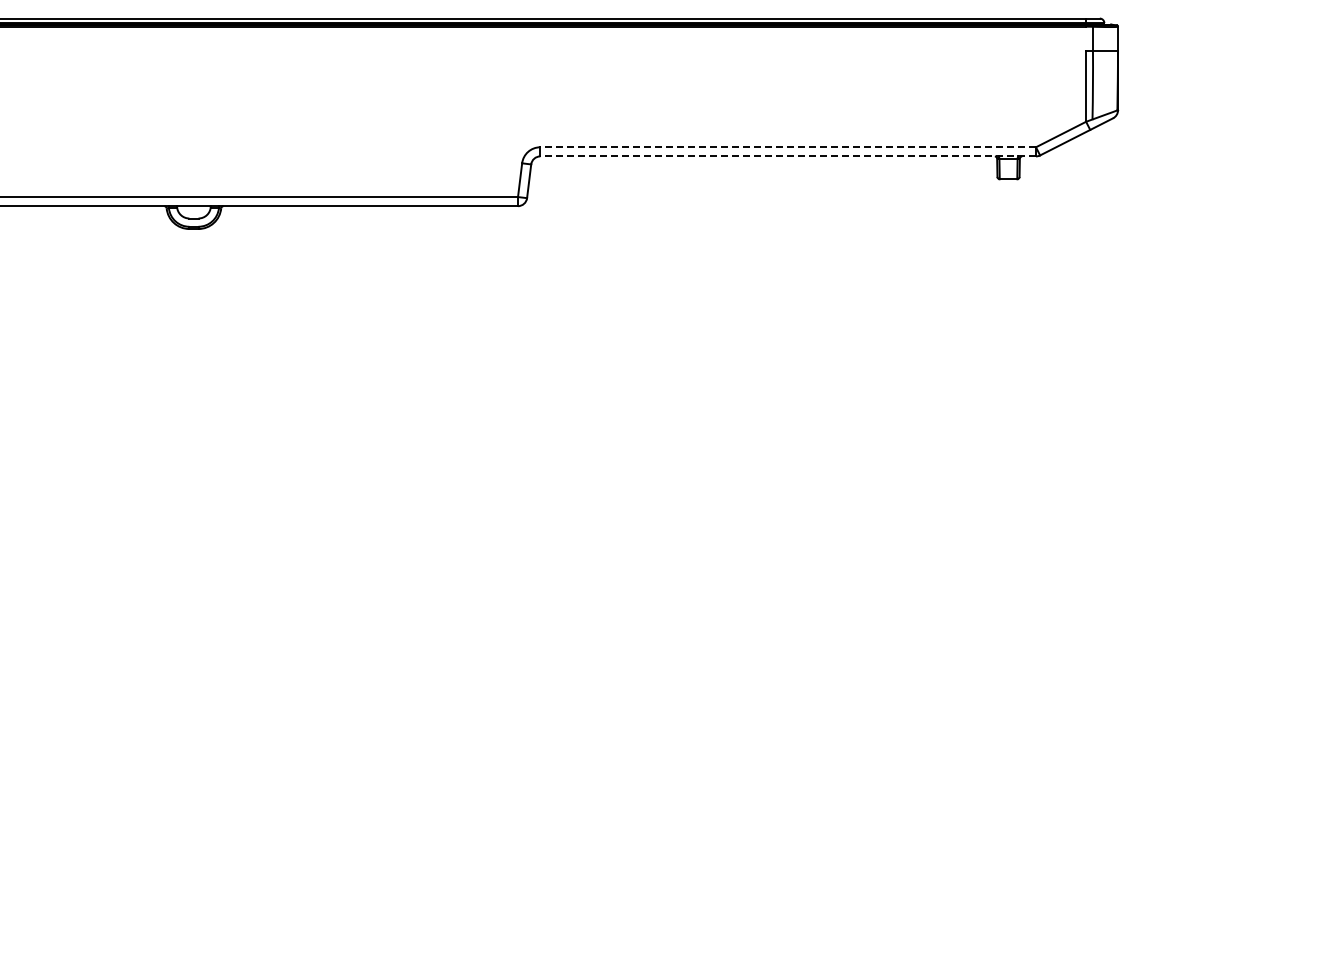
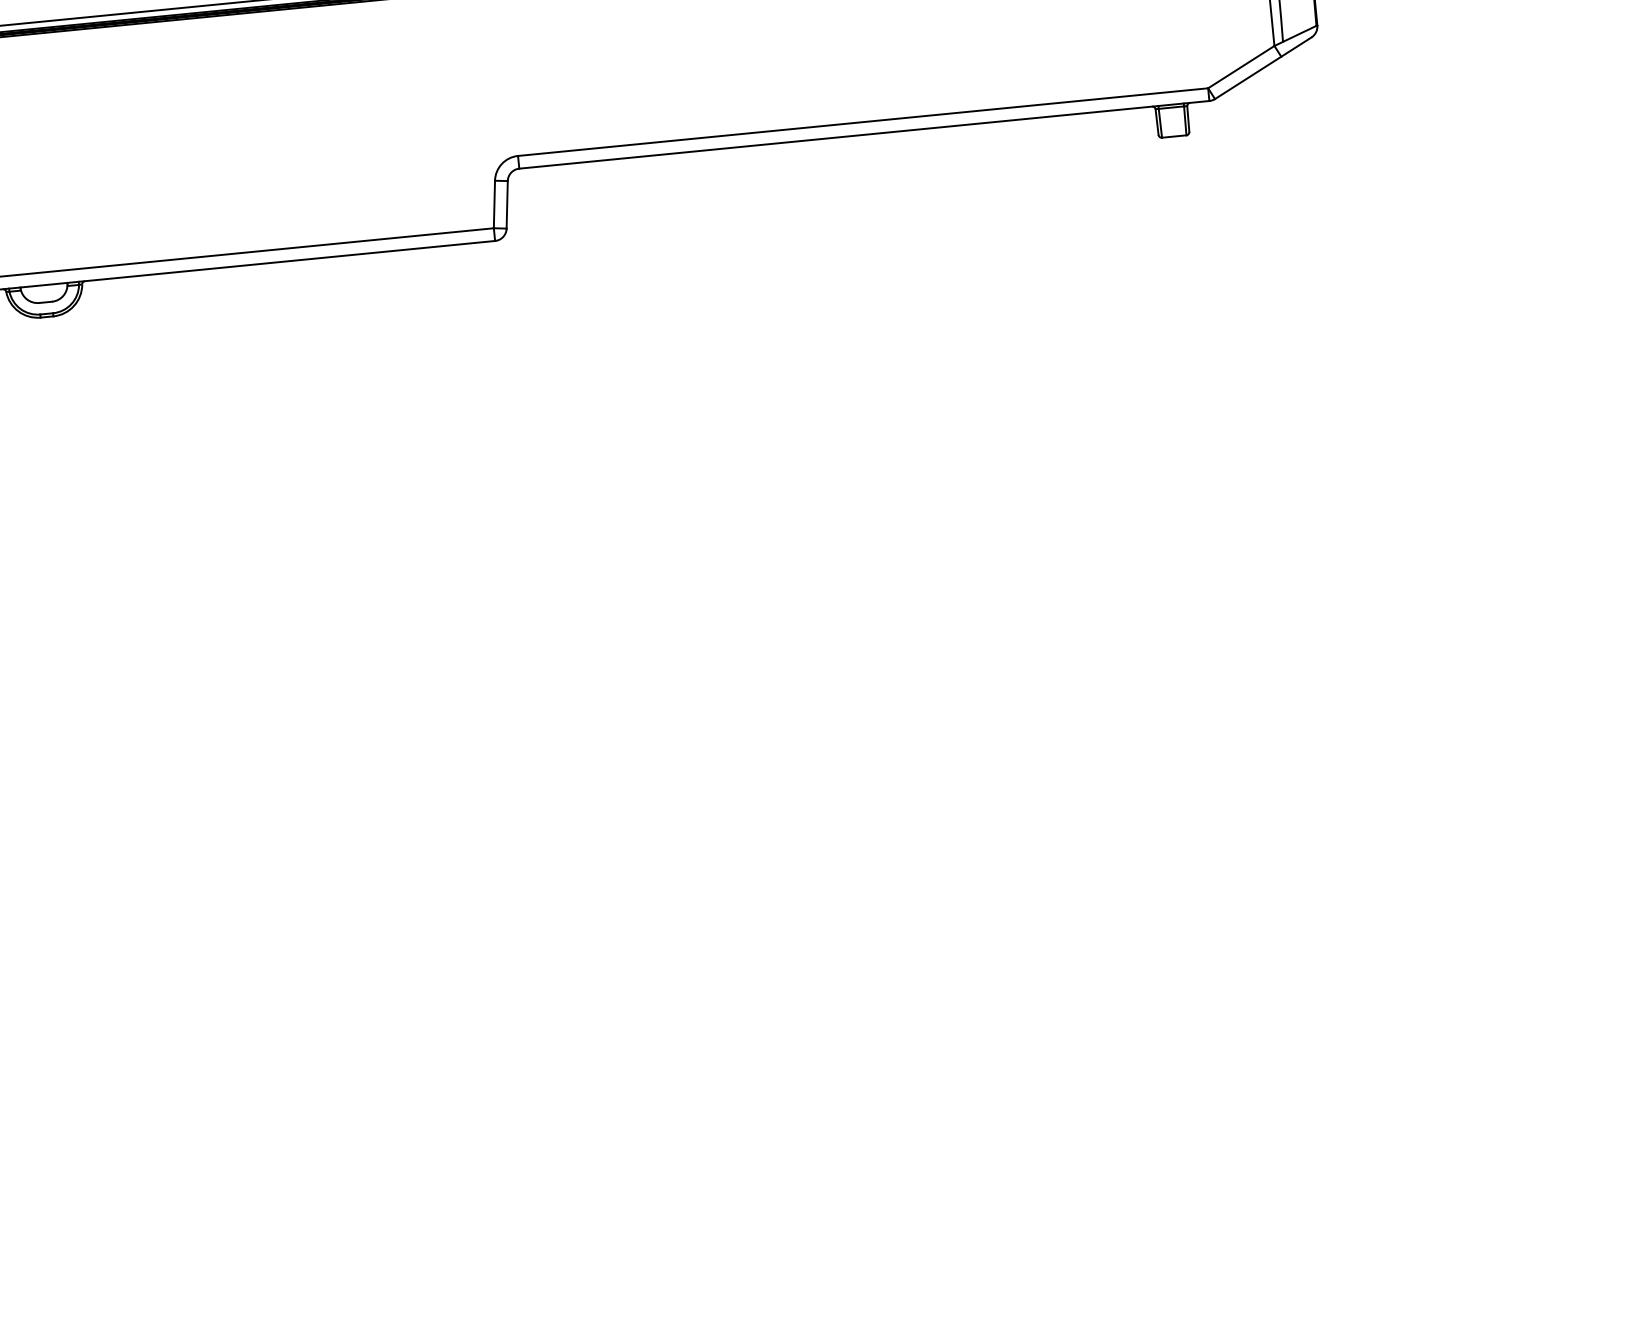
line: (788, 147) -> (863, 122), dashed -> solid
line: (788, 156) -> (864, 134), dashed -> solid

